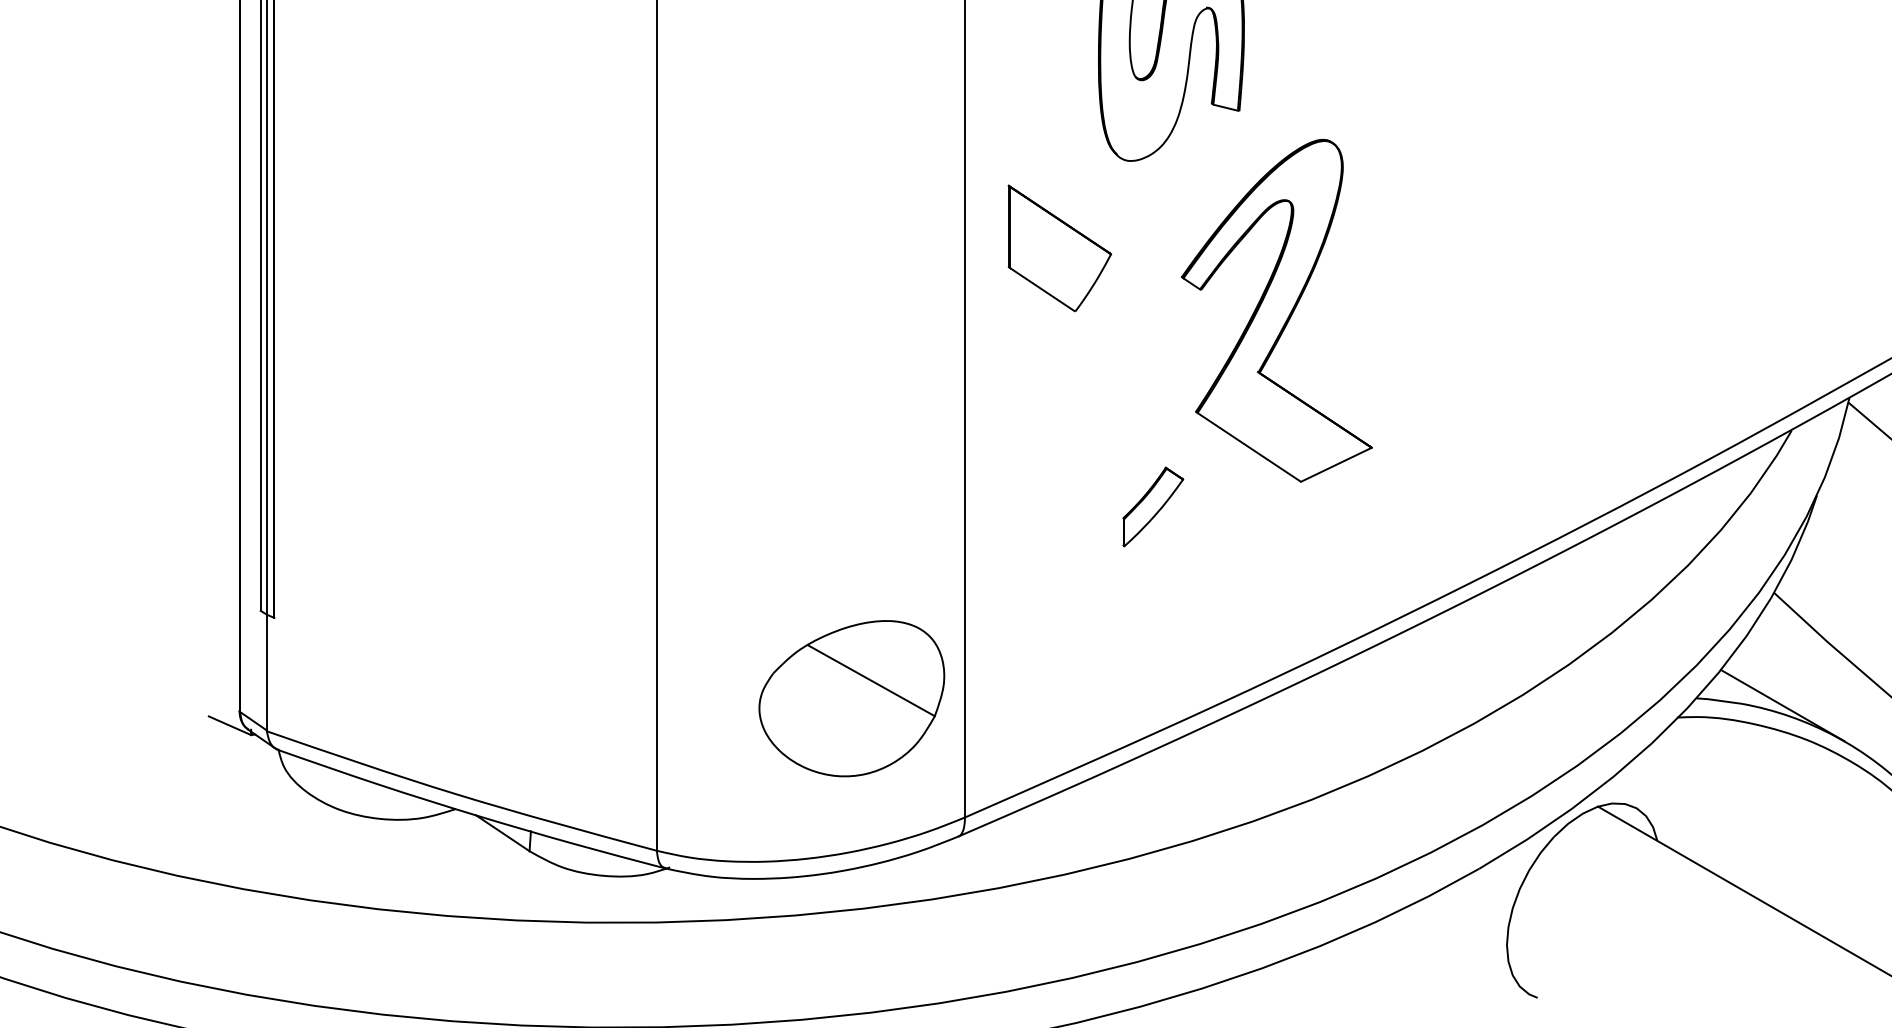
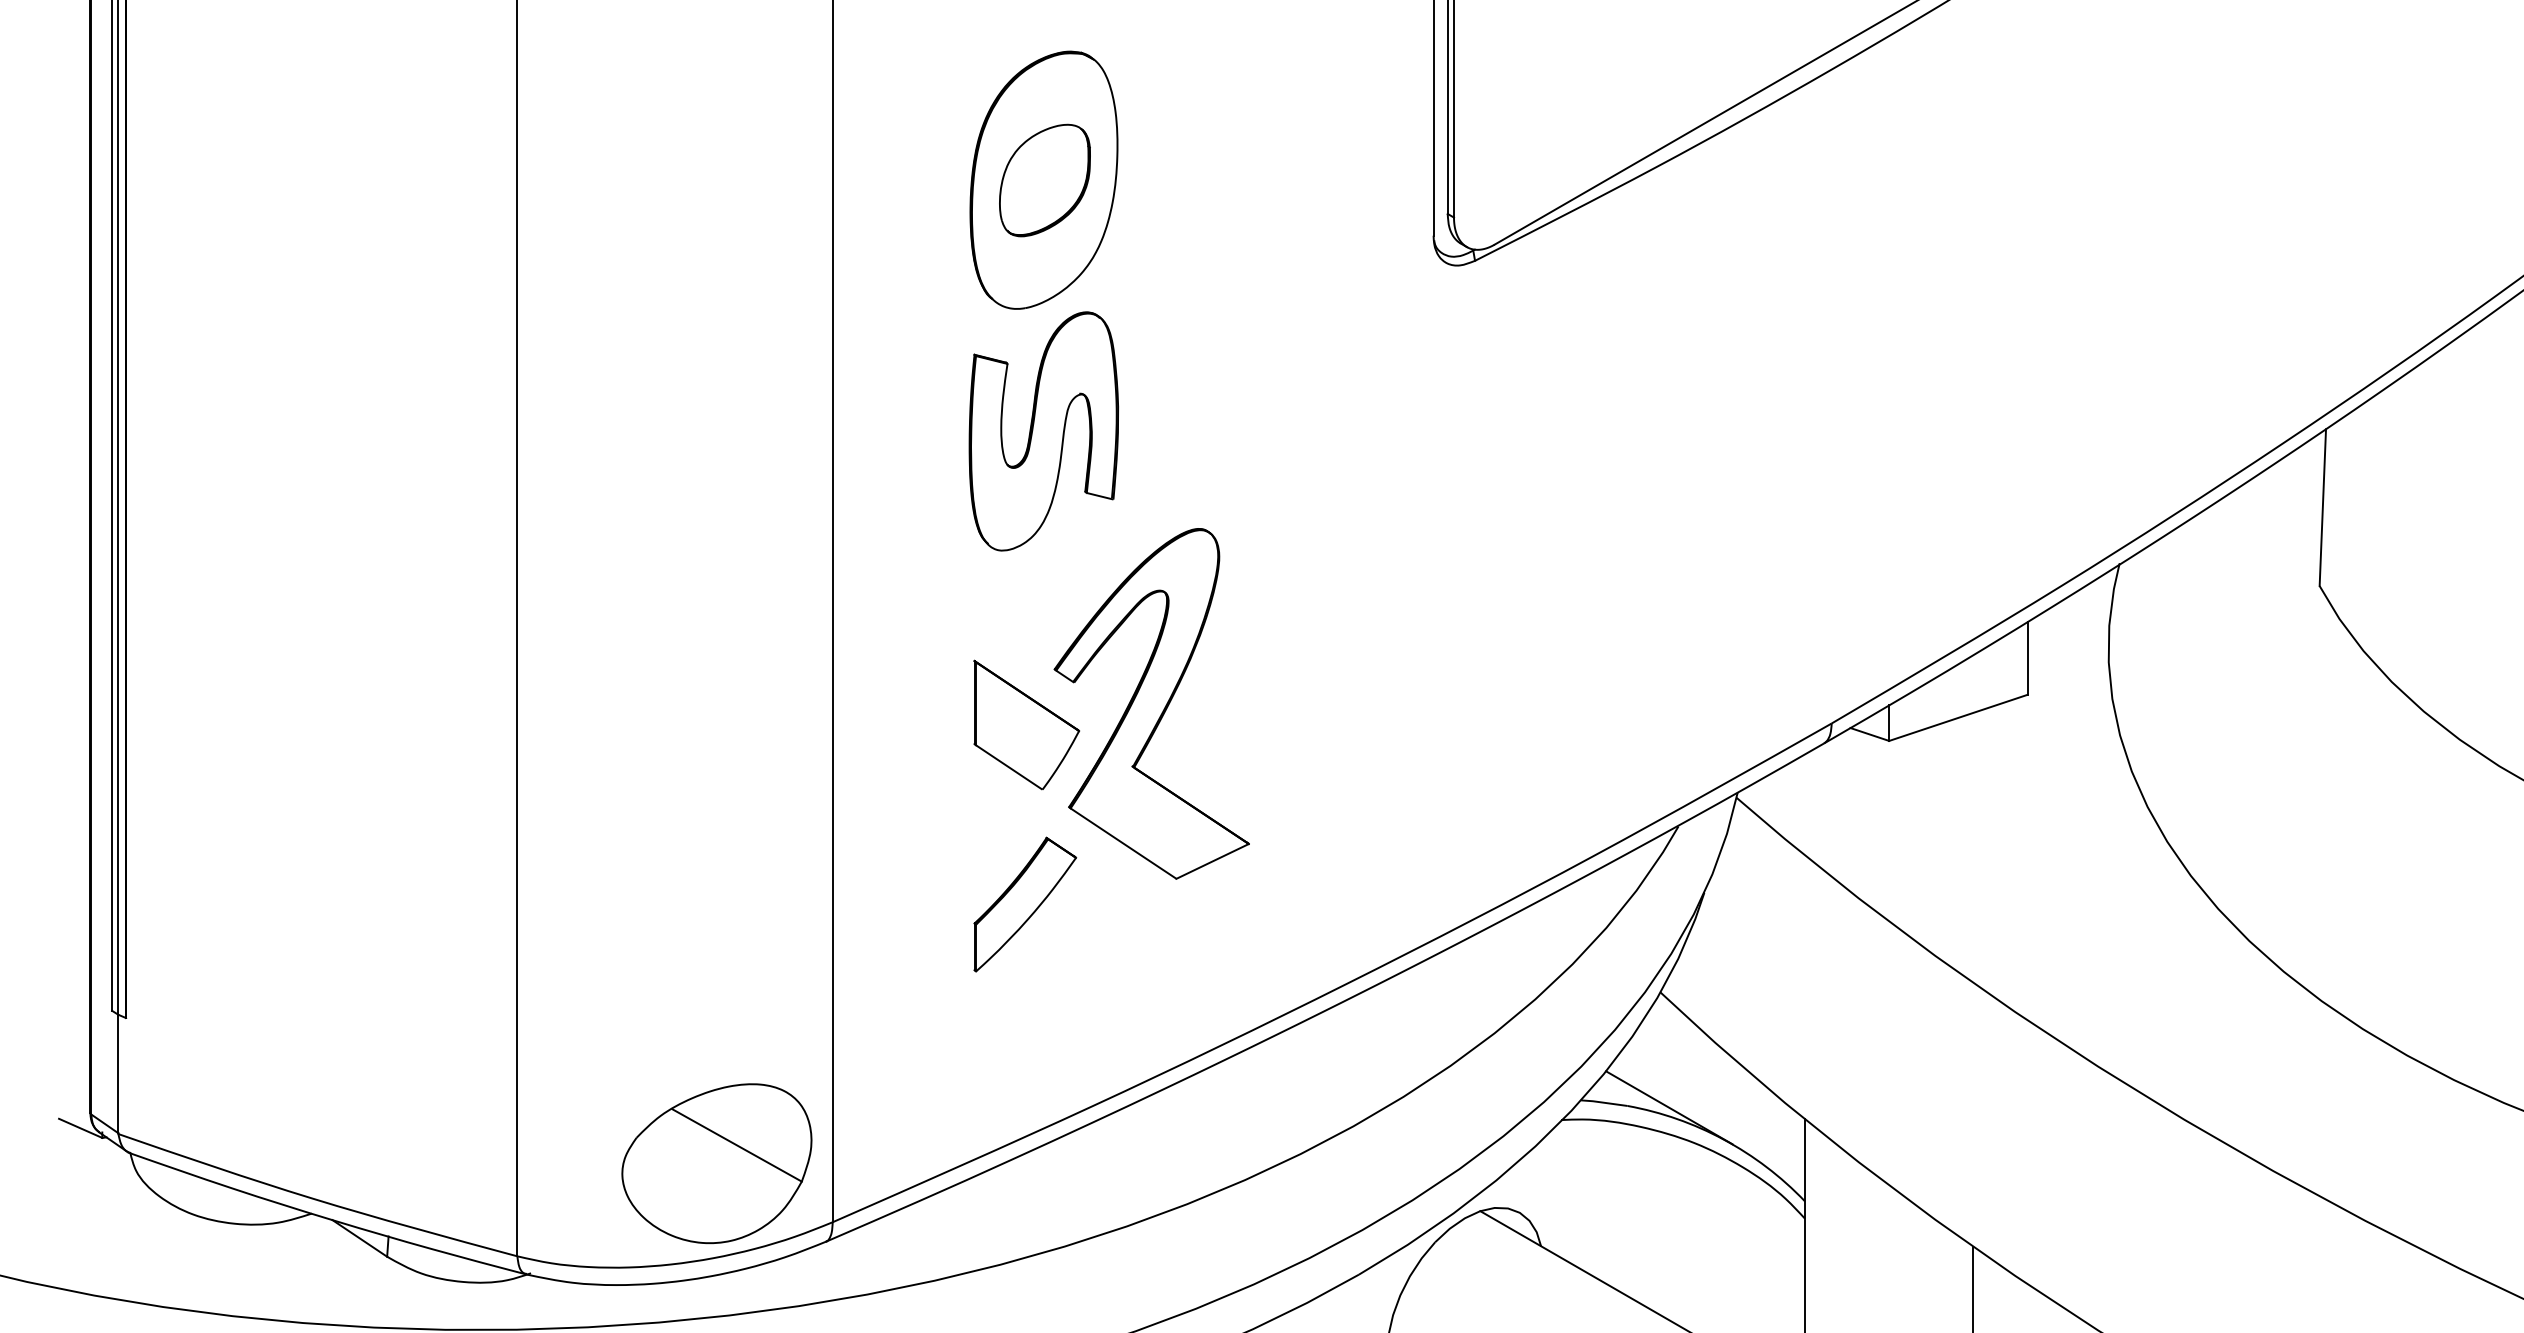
part: (1059, 247) -> (1026, 724), moved
part: (1153, 506) -> (1025, 904), size x1.67
part: (851, 698) -> (716, 1163), moved

